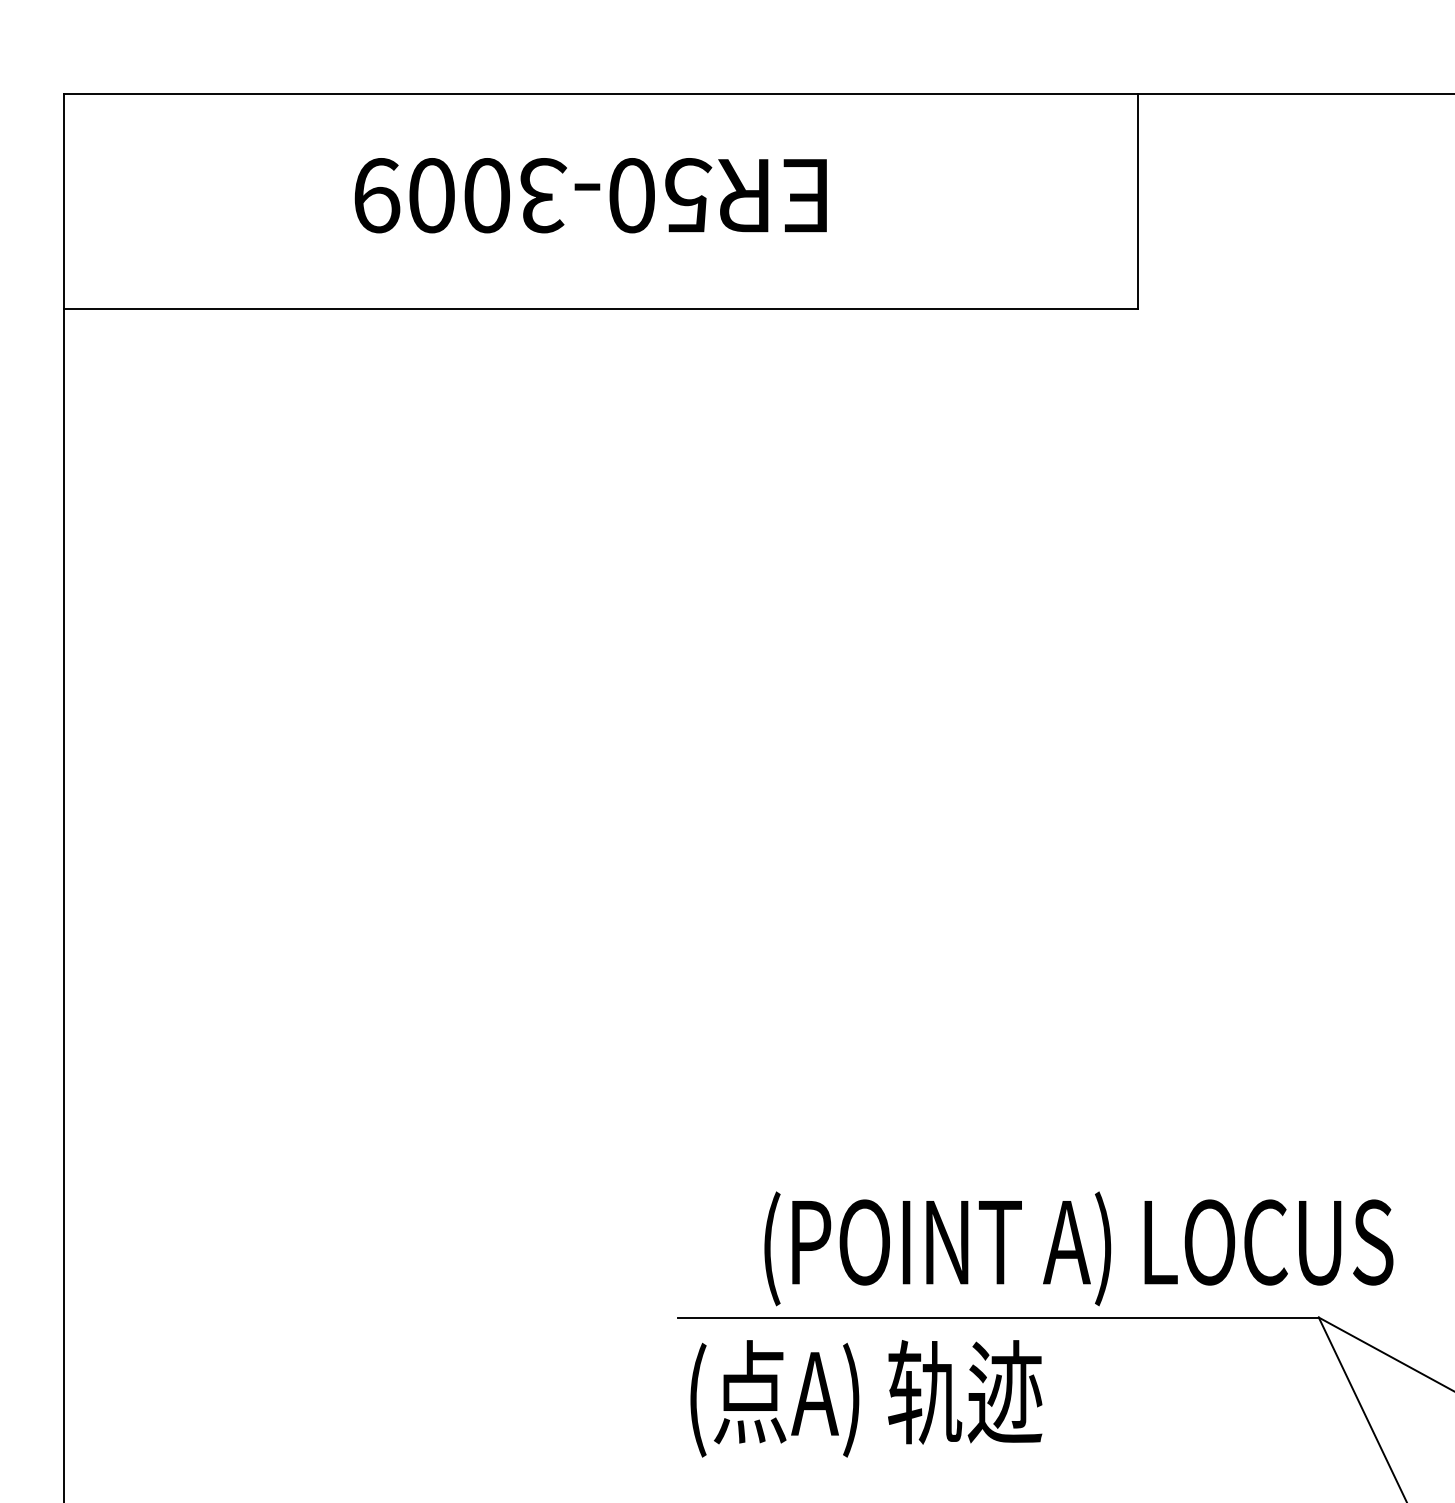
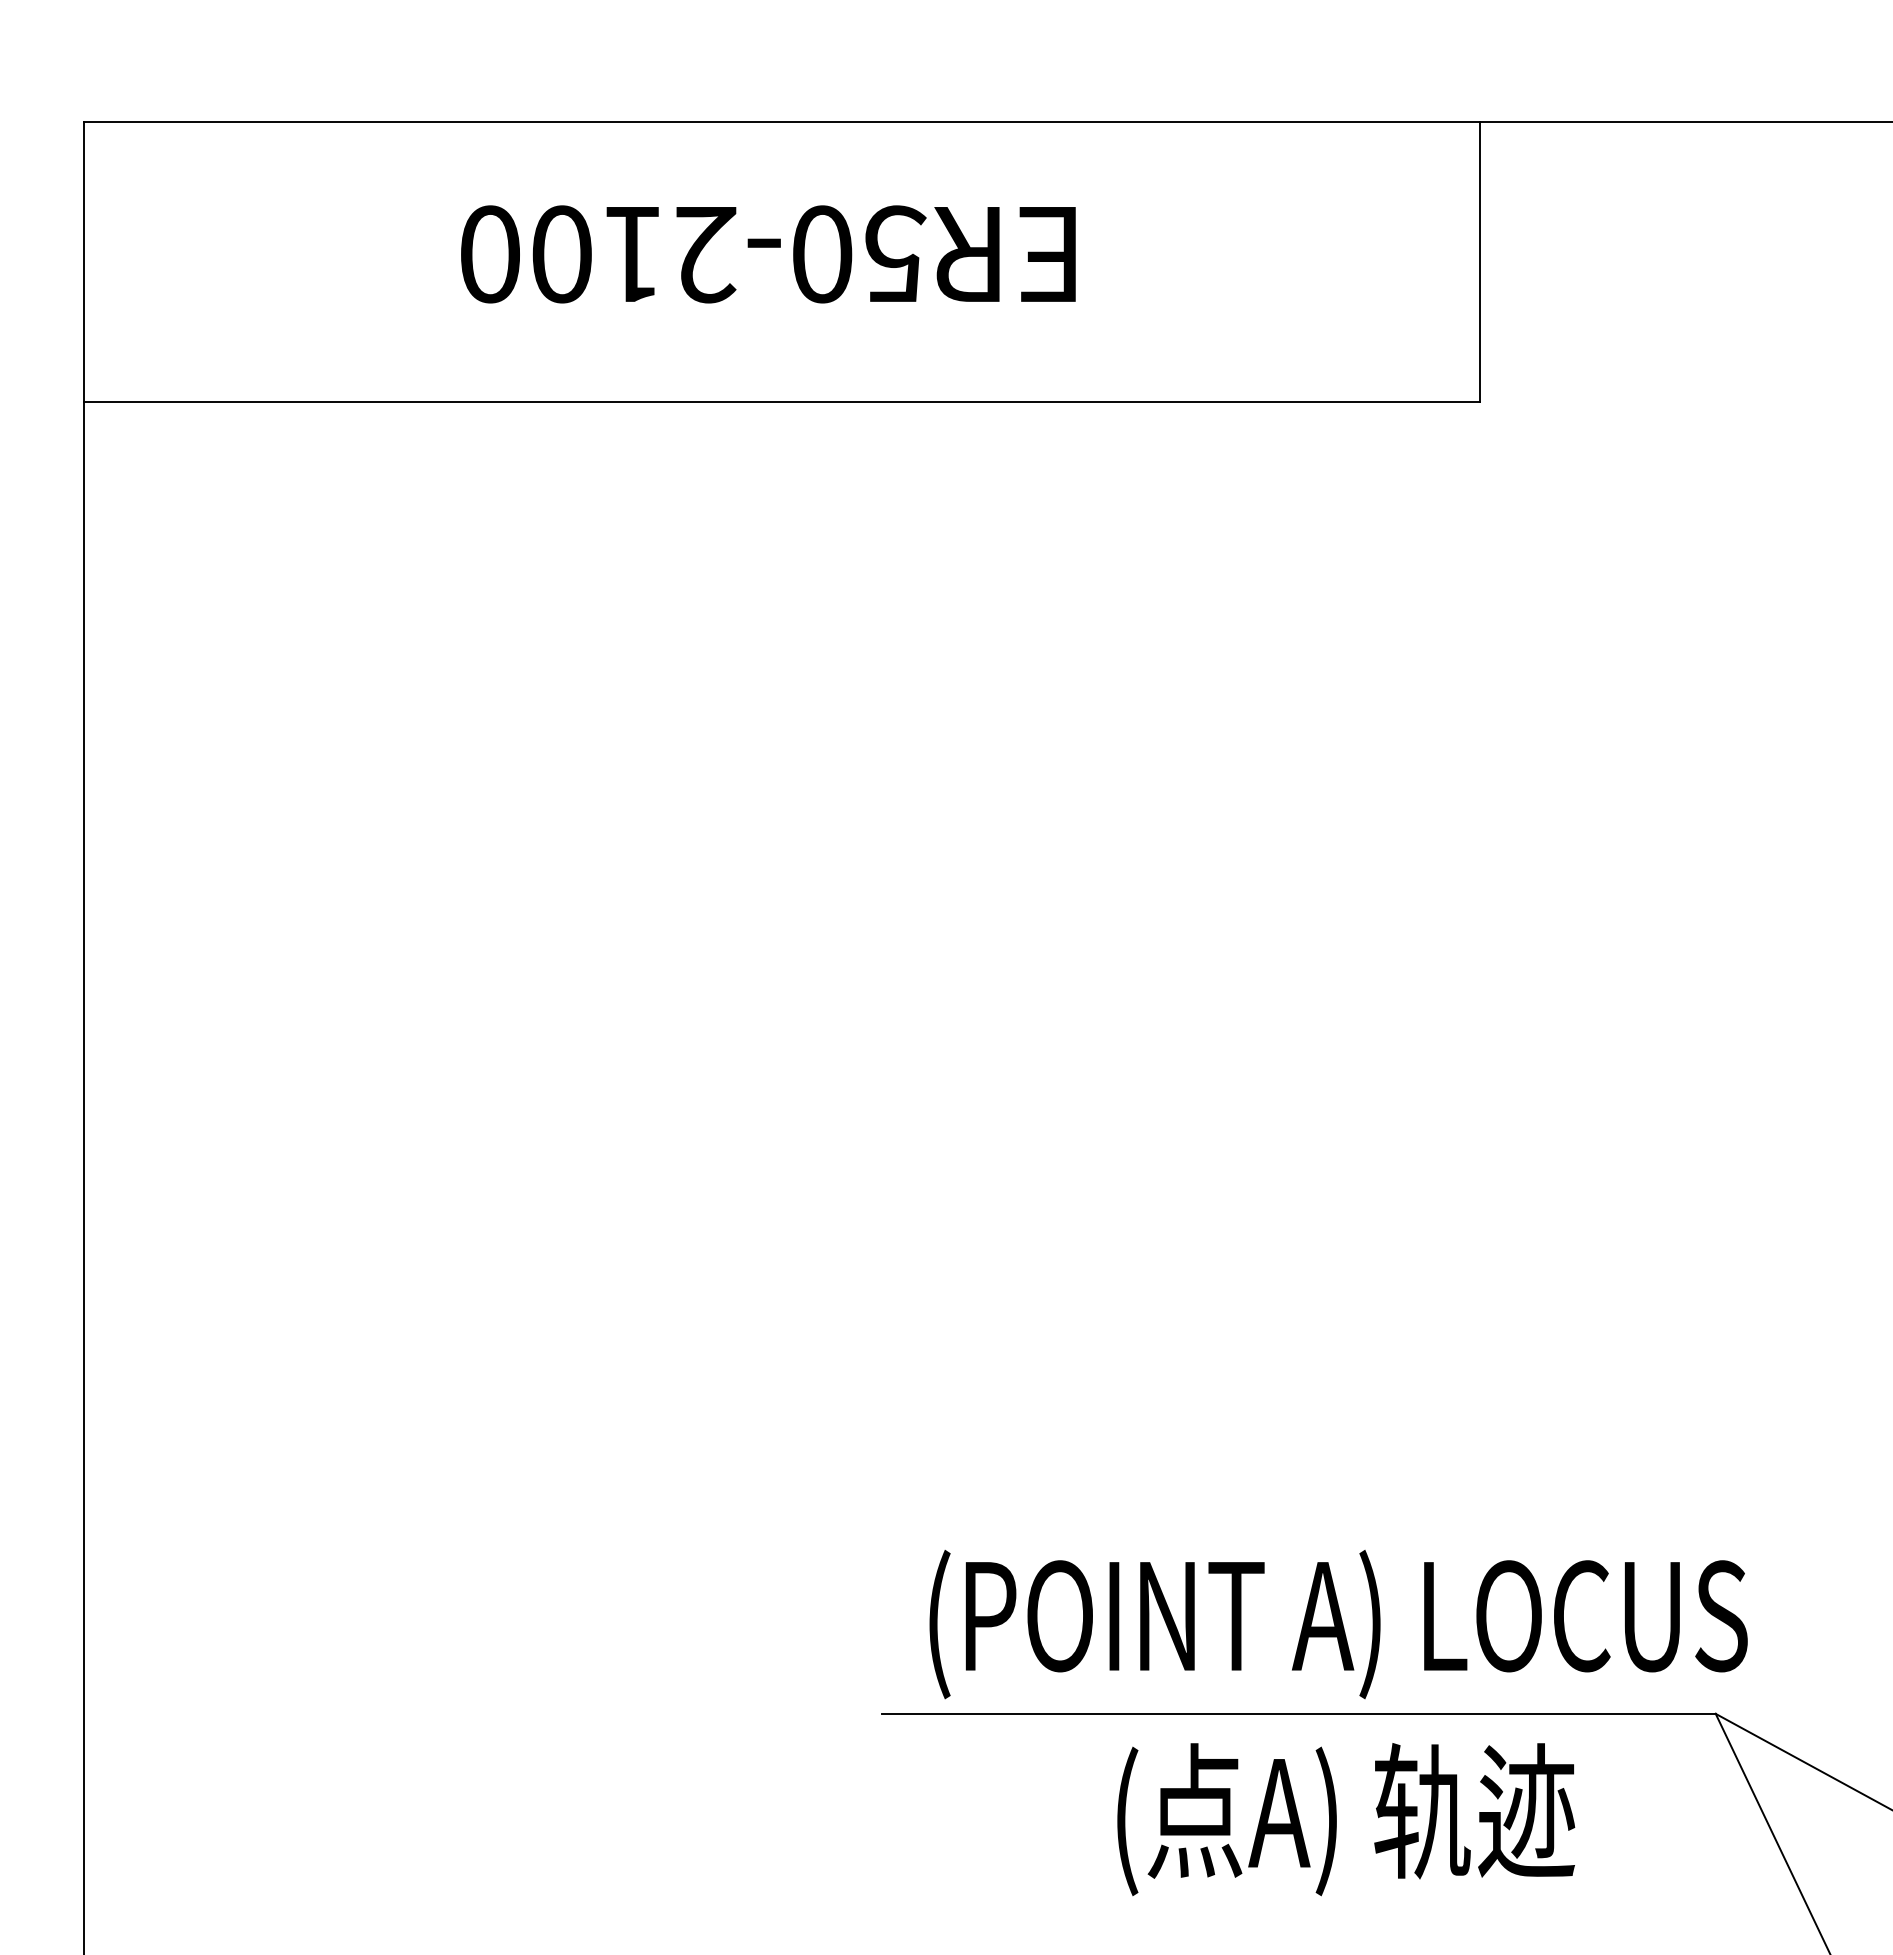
text: (460, 195) -> (599, 254), ER50-3009 -> ER50-2100
text: (1078, 1248) -> (1338, 1624), moved
text: (866, 1398) -> (1346, 1819), moved

